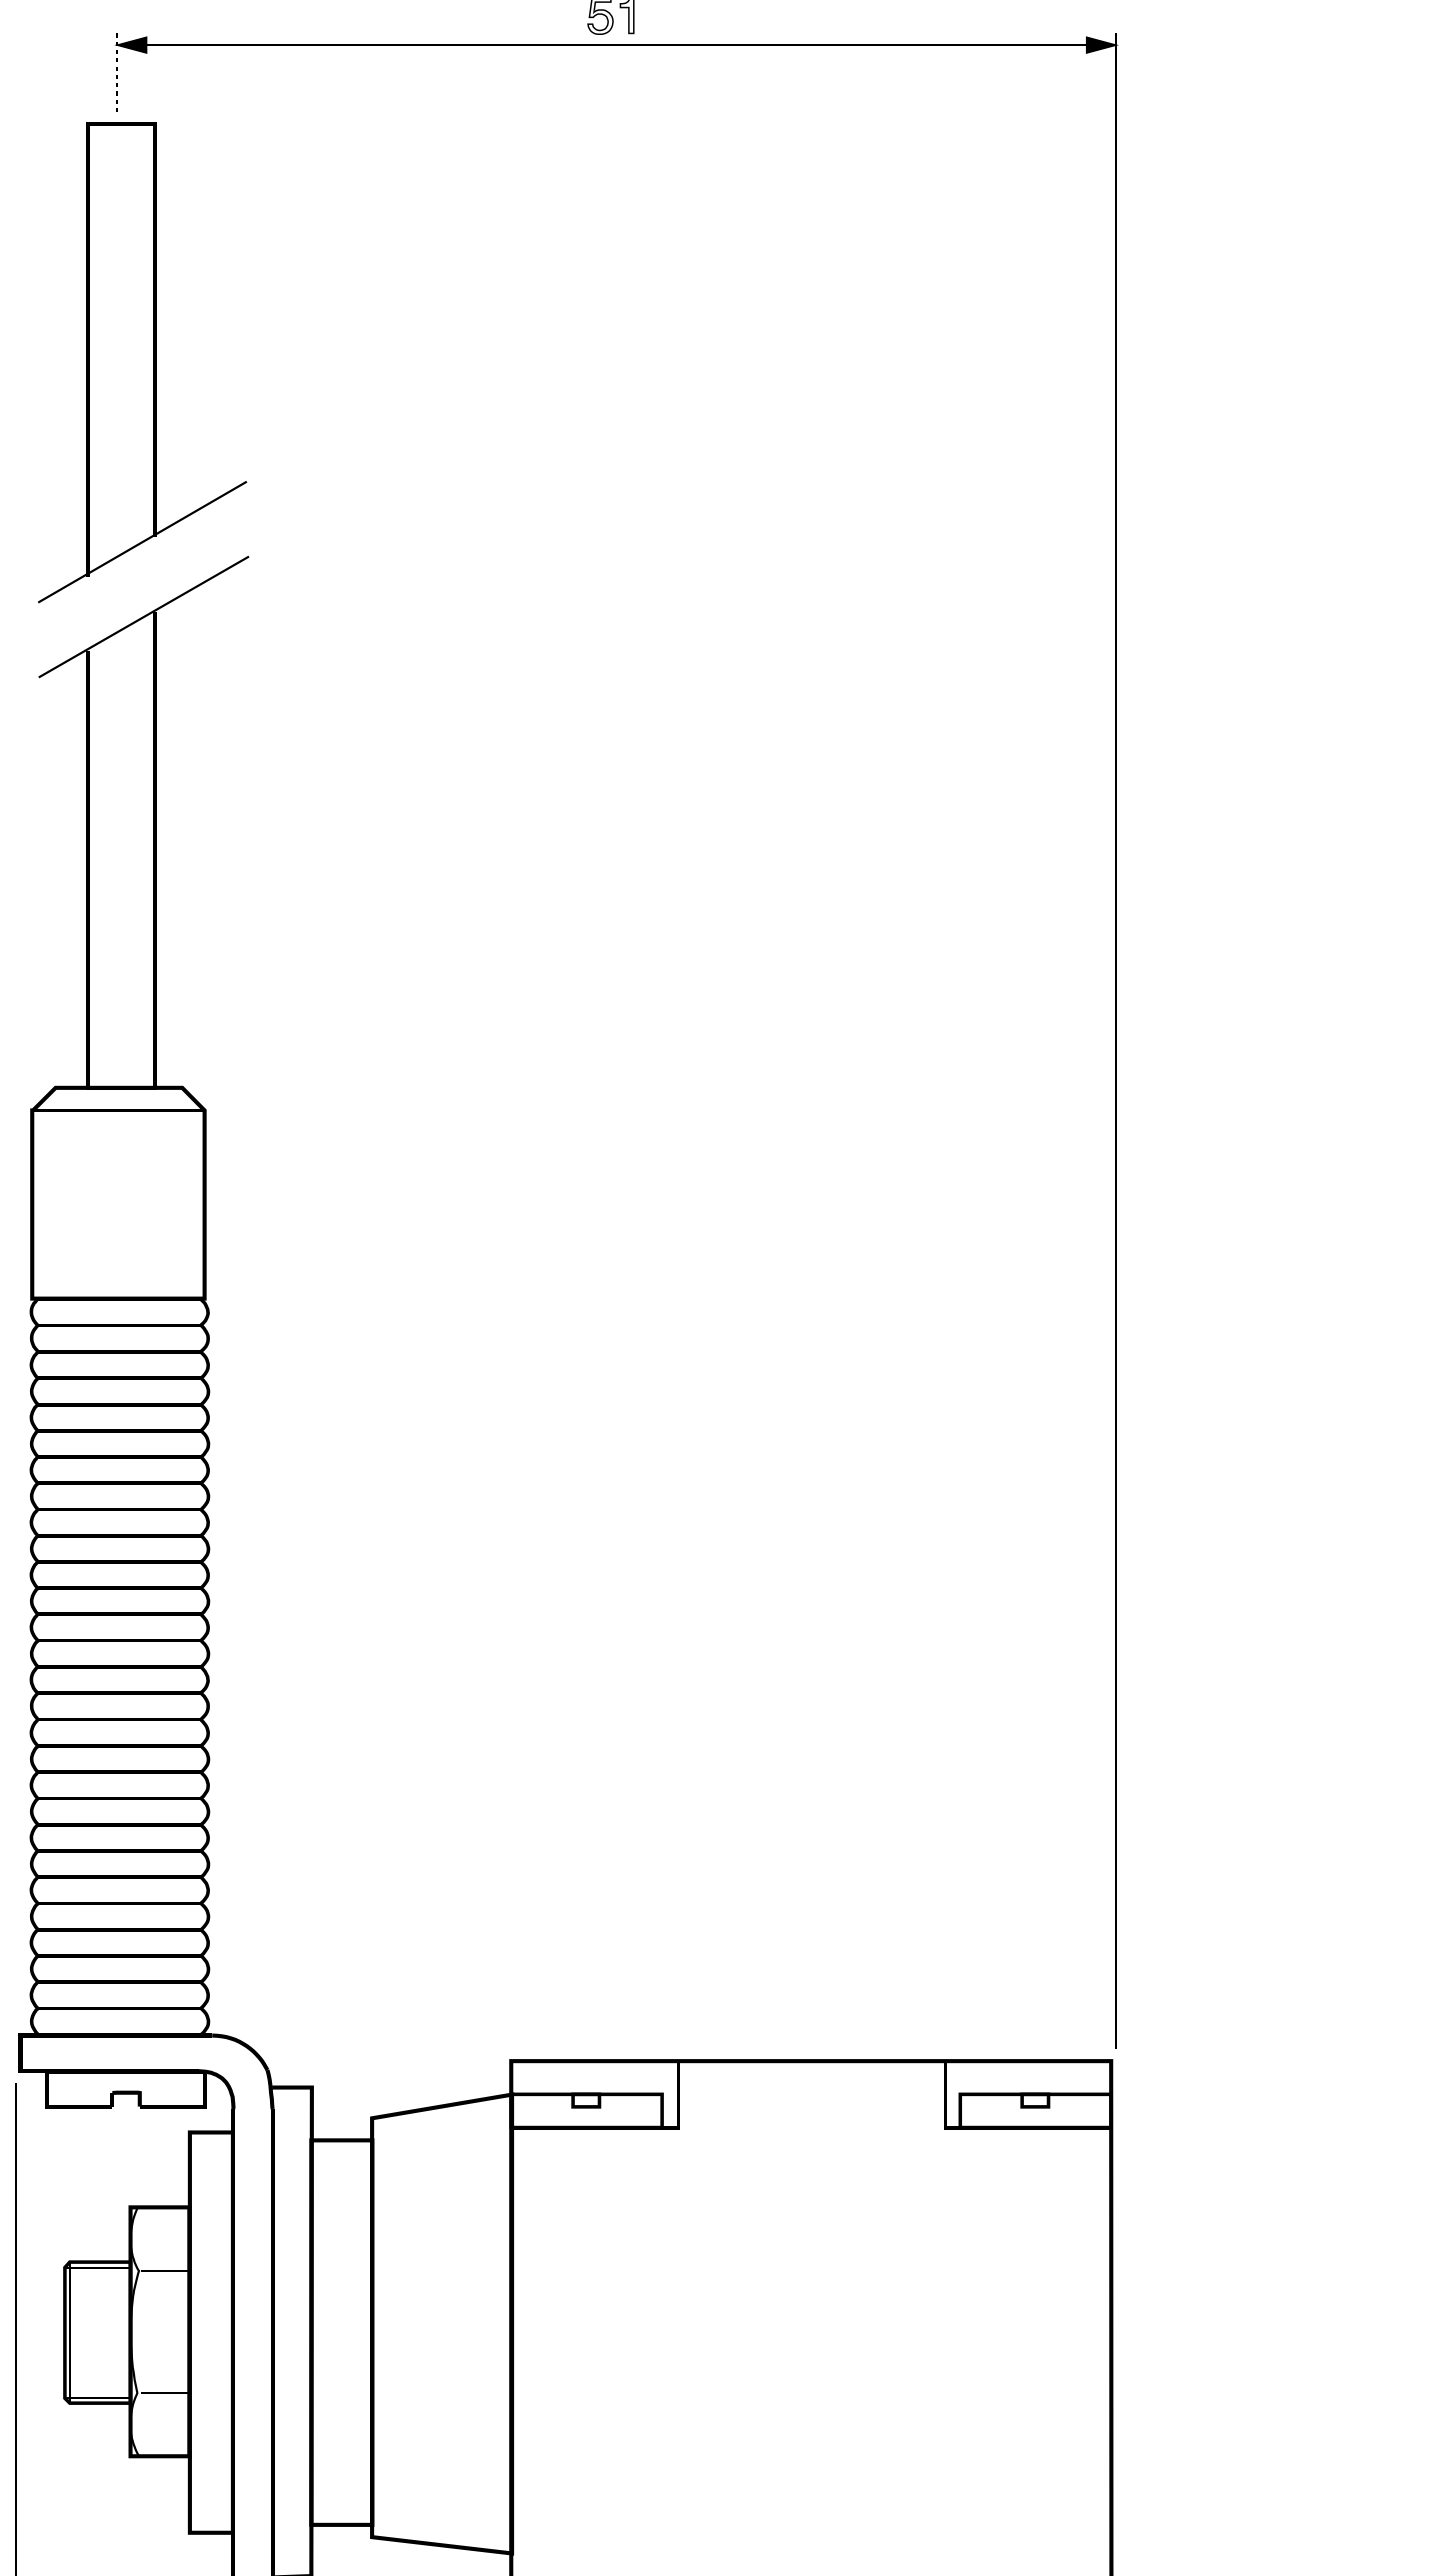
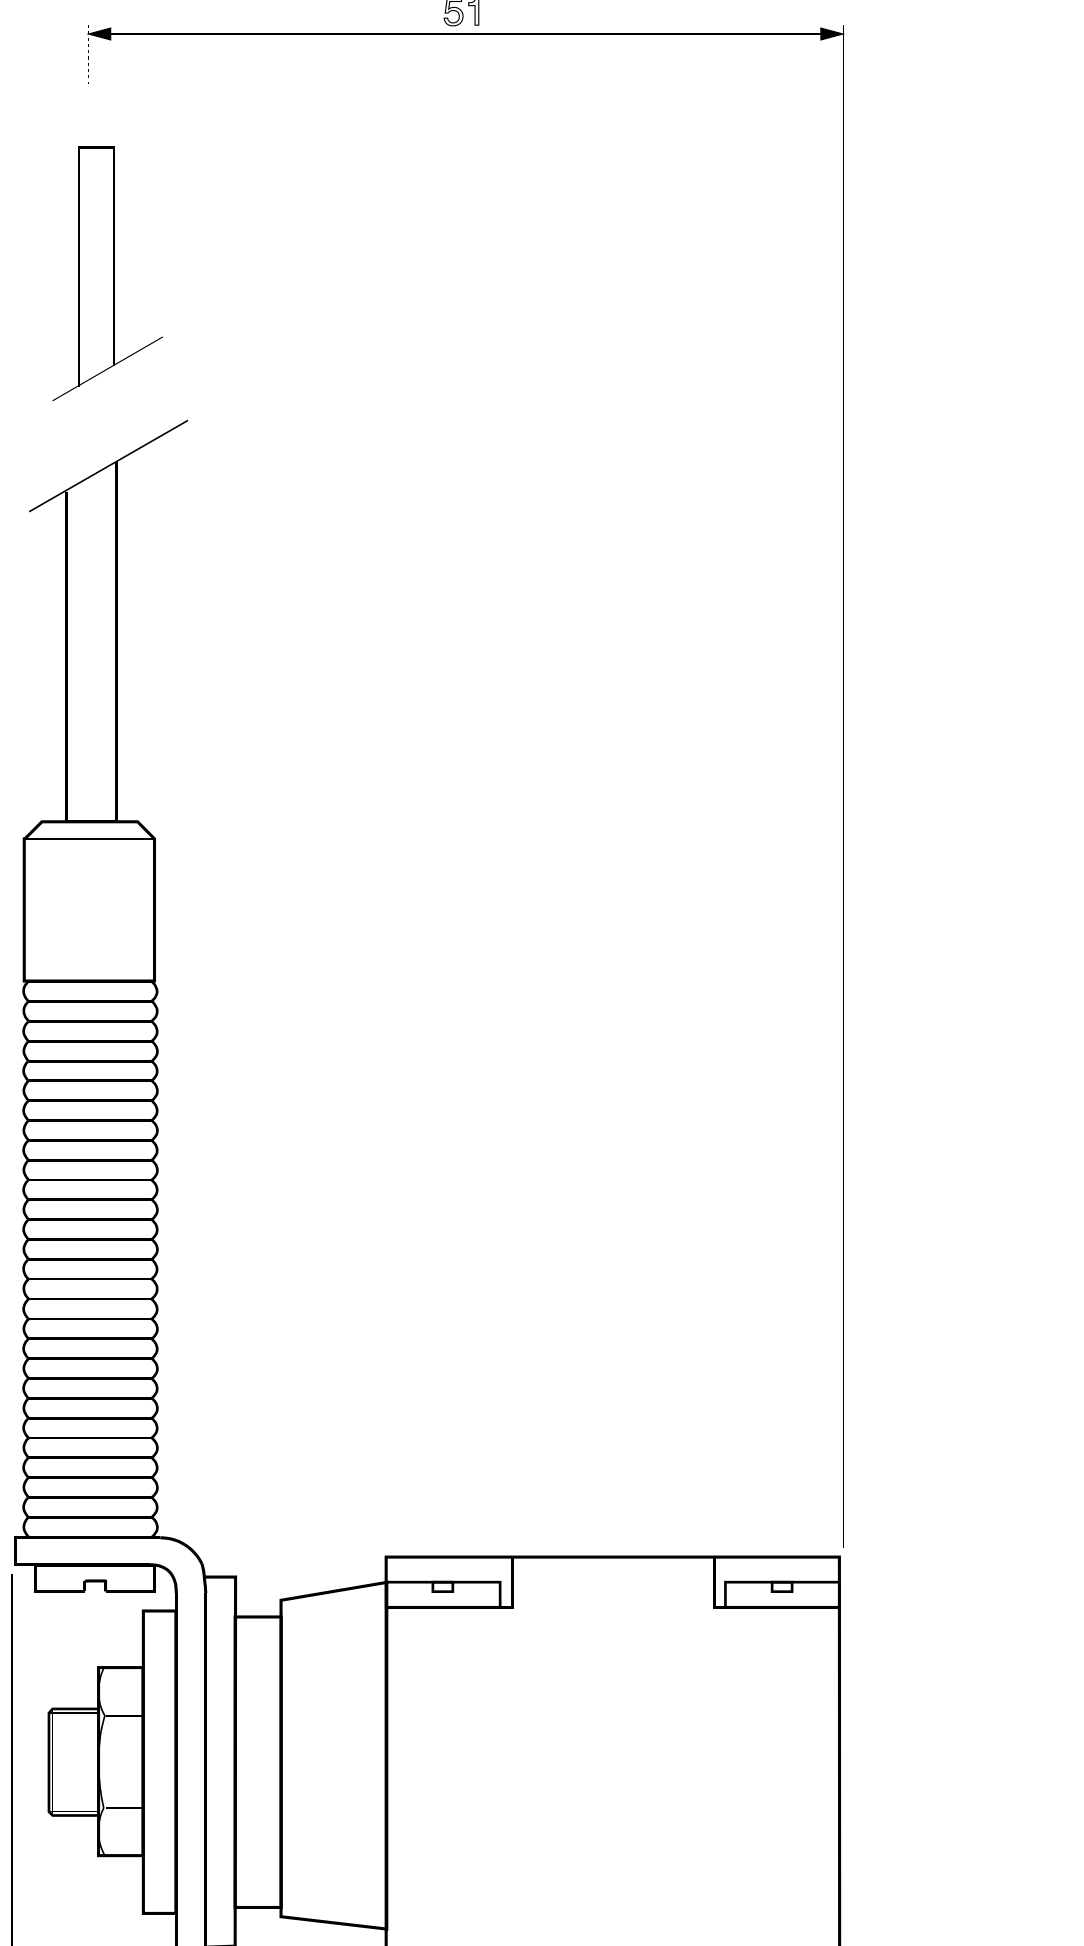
part: (142, 362) -> (107, 273), size x0.7

